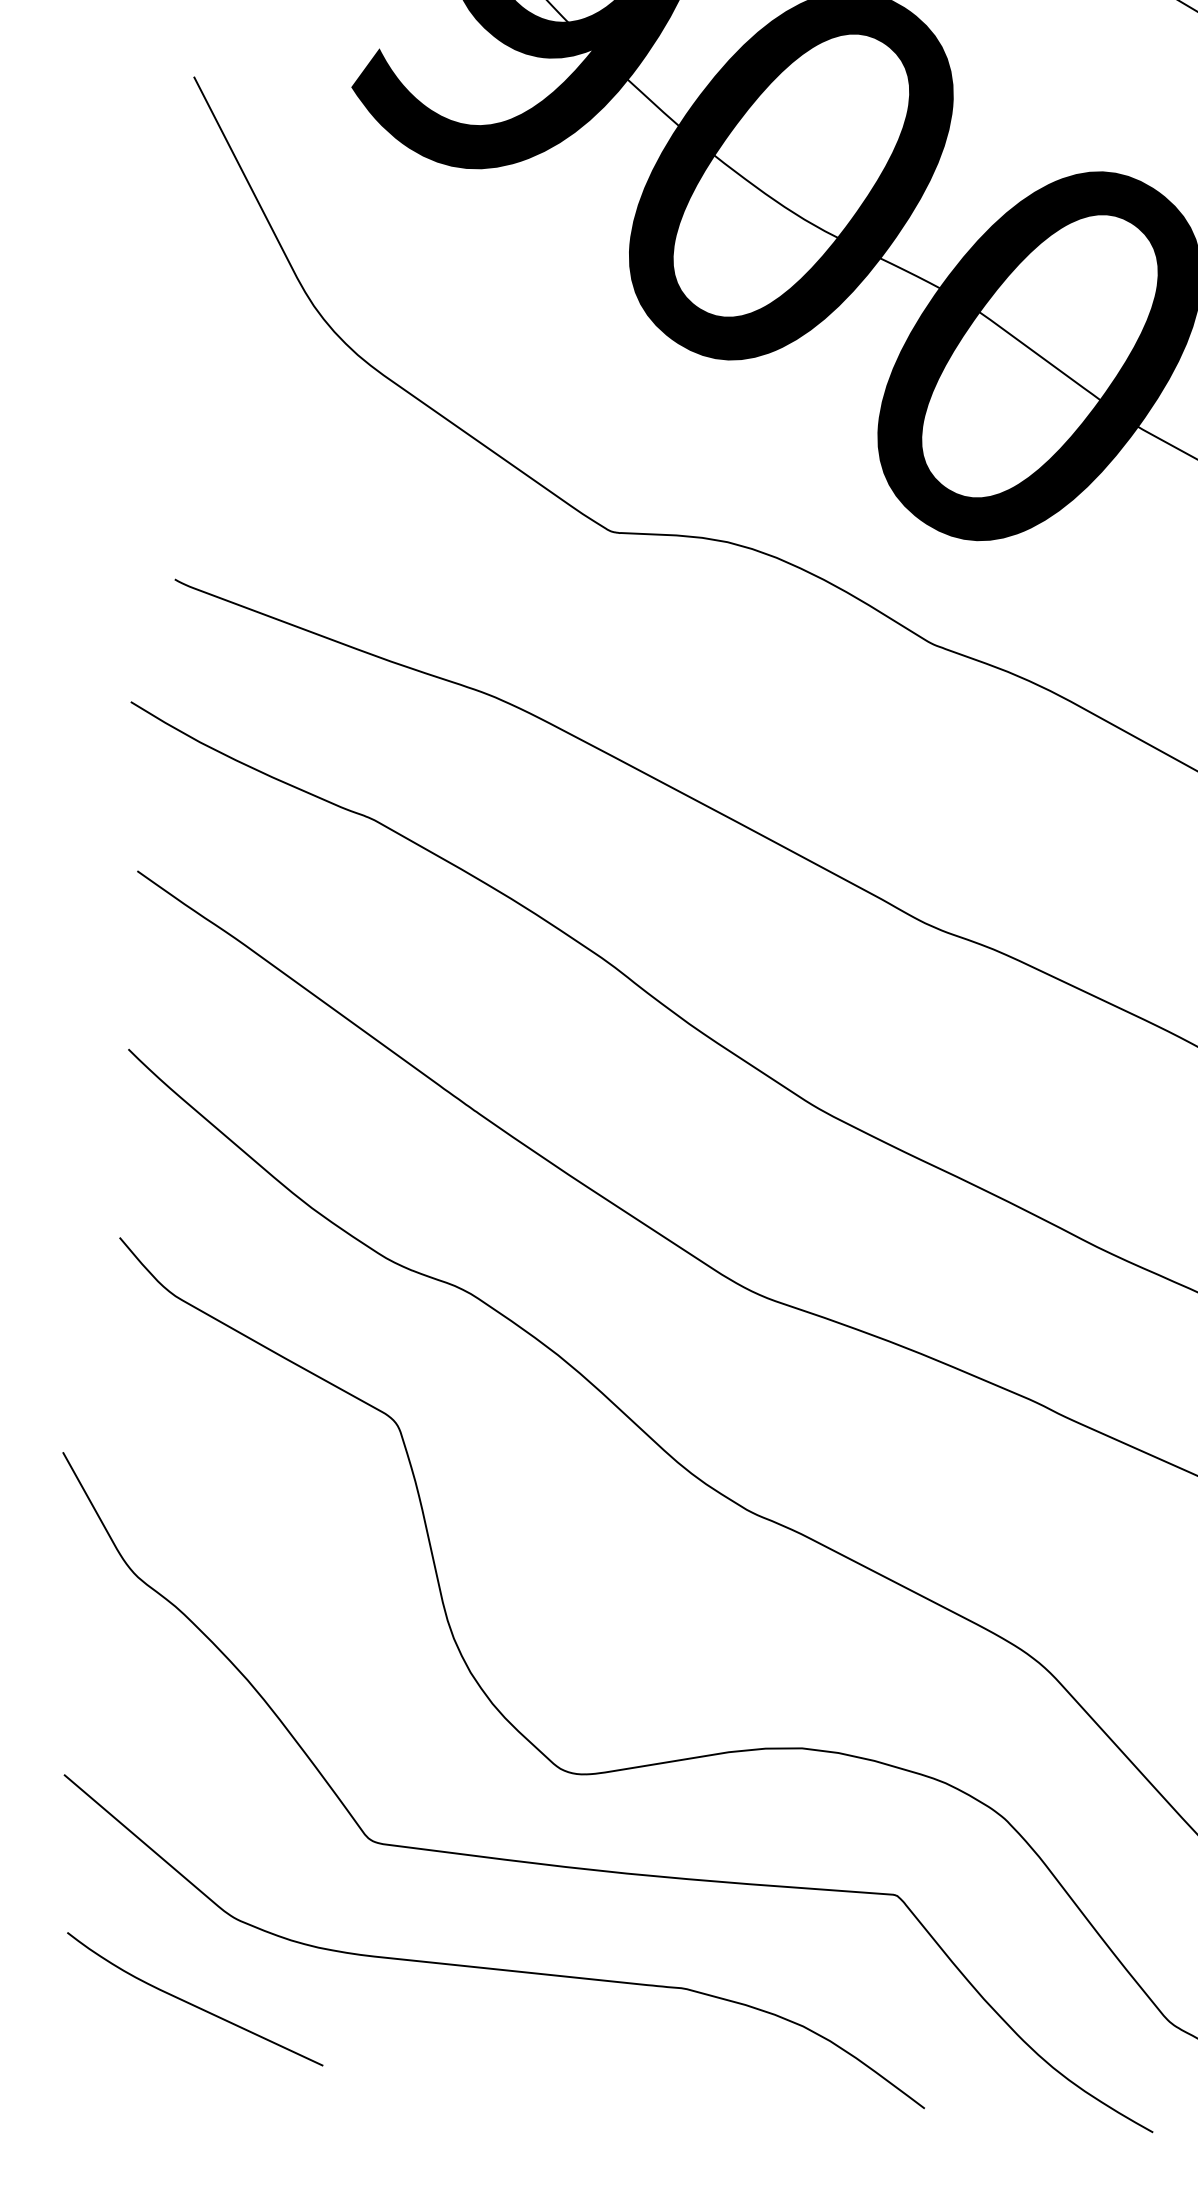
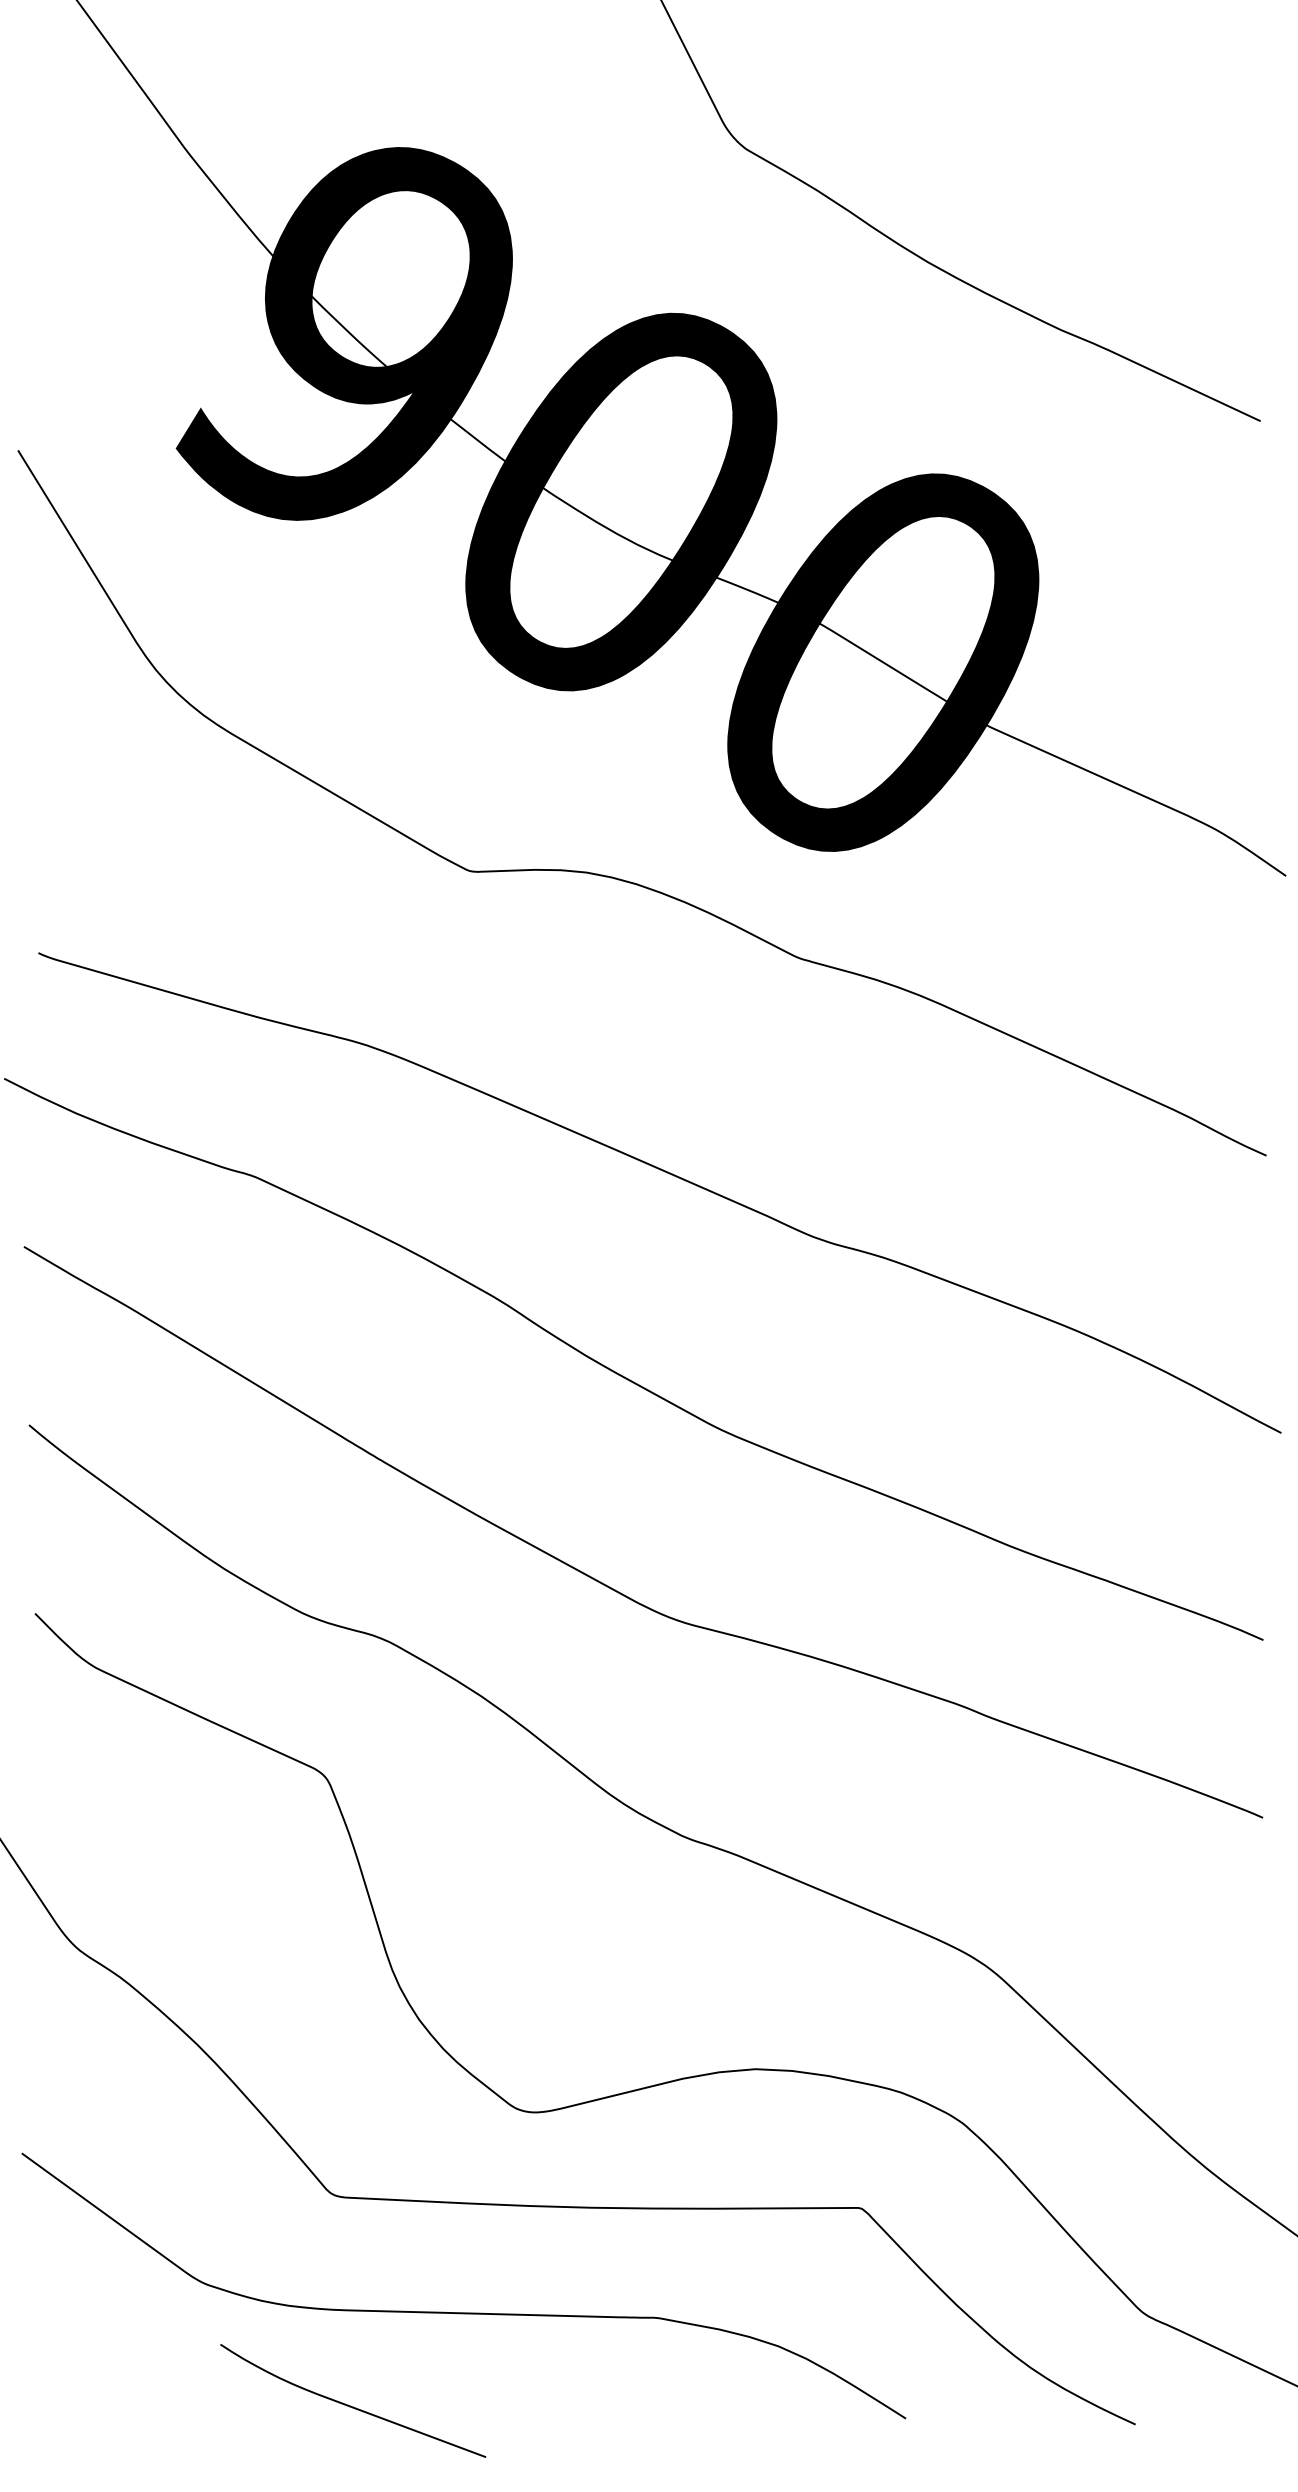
curve: (192, 2003) -> (350, 2405), moved

